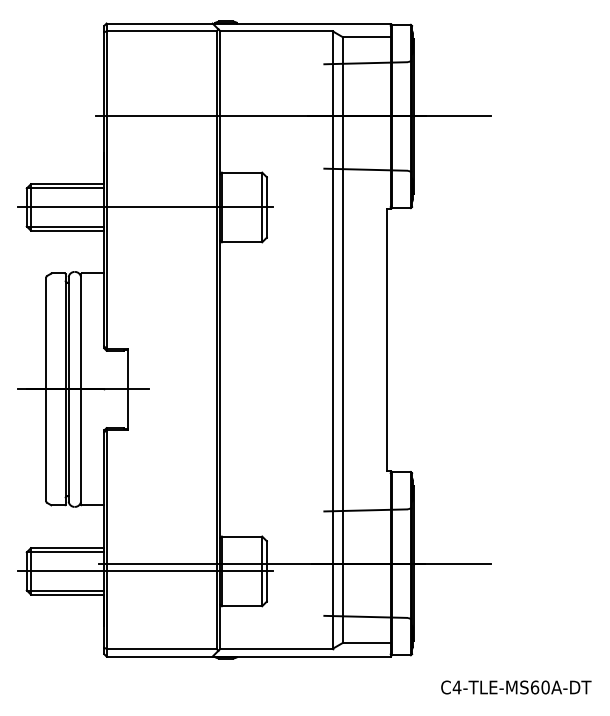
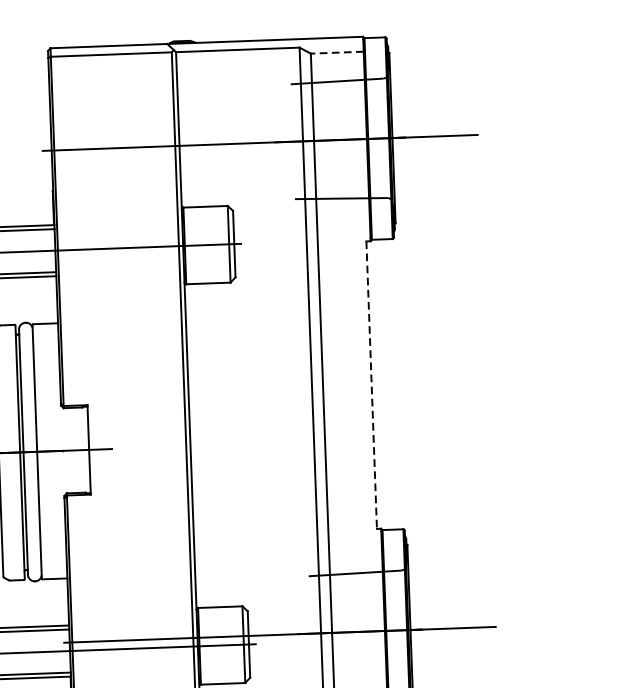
line: (366, 37) -> (337, 53), solid -> dashed
line: (386, 340) -> (371, 385), solid -> dashed

